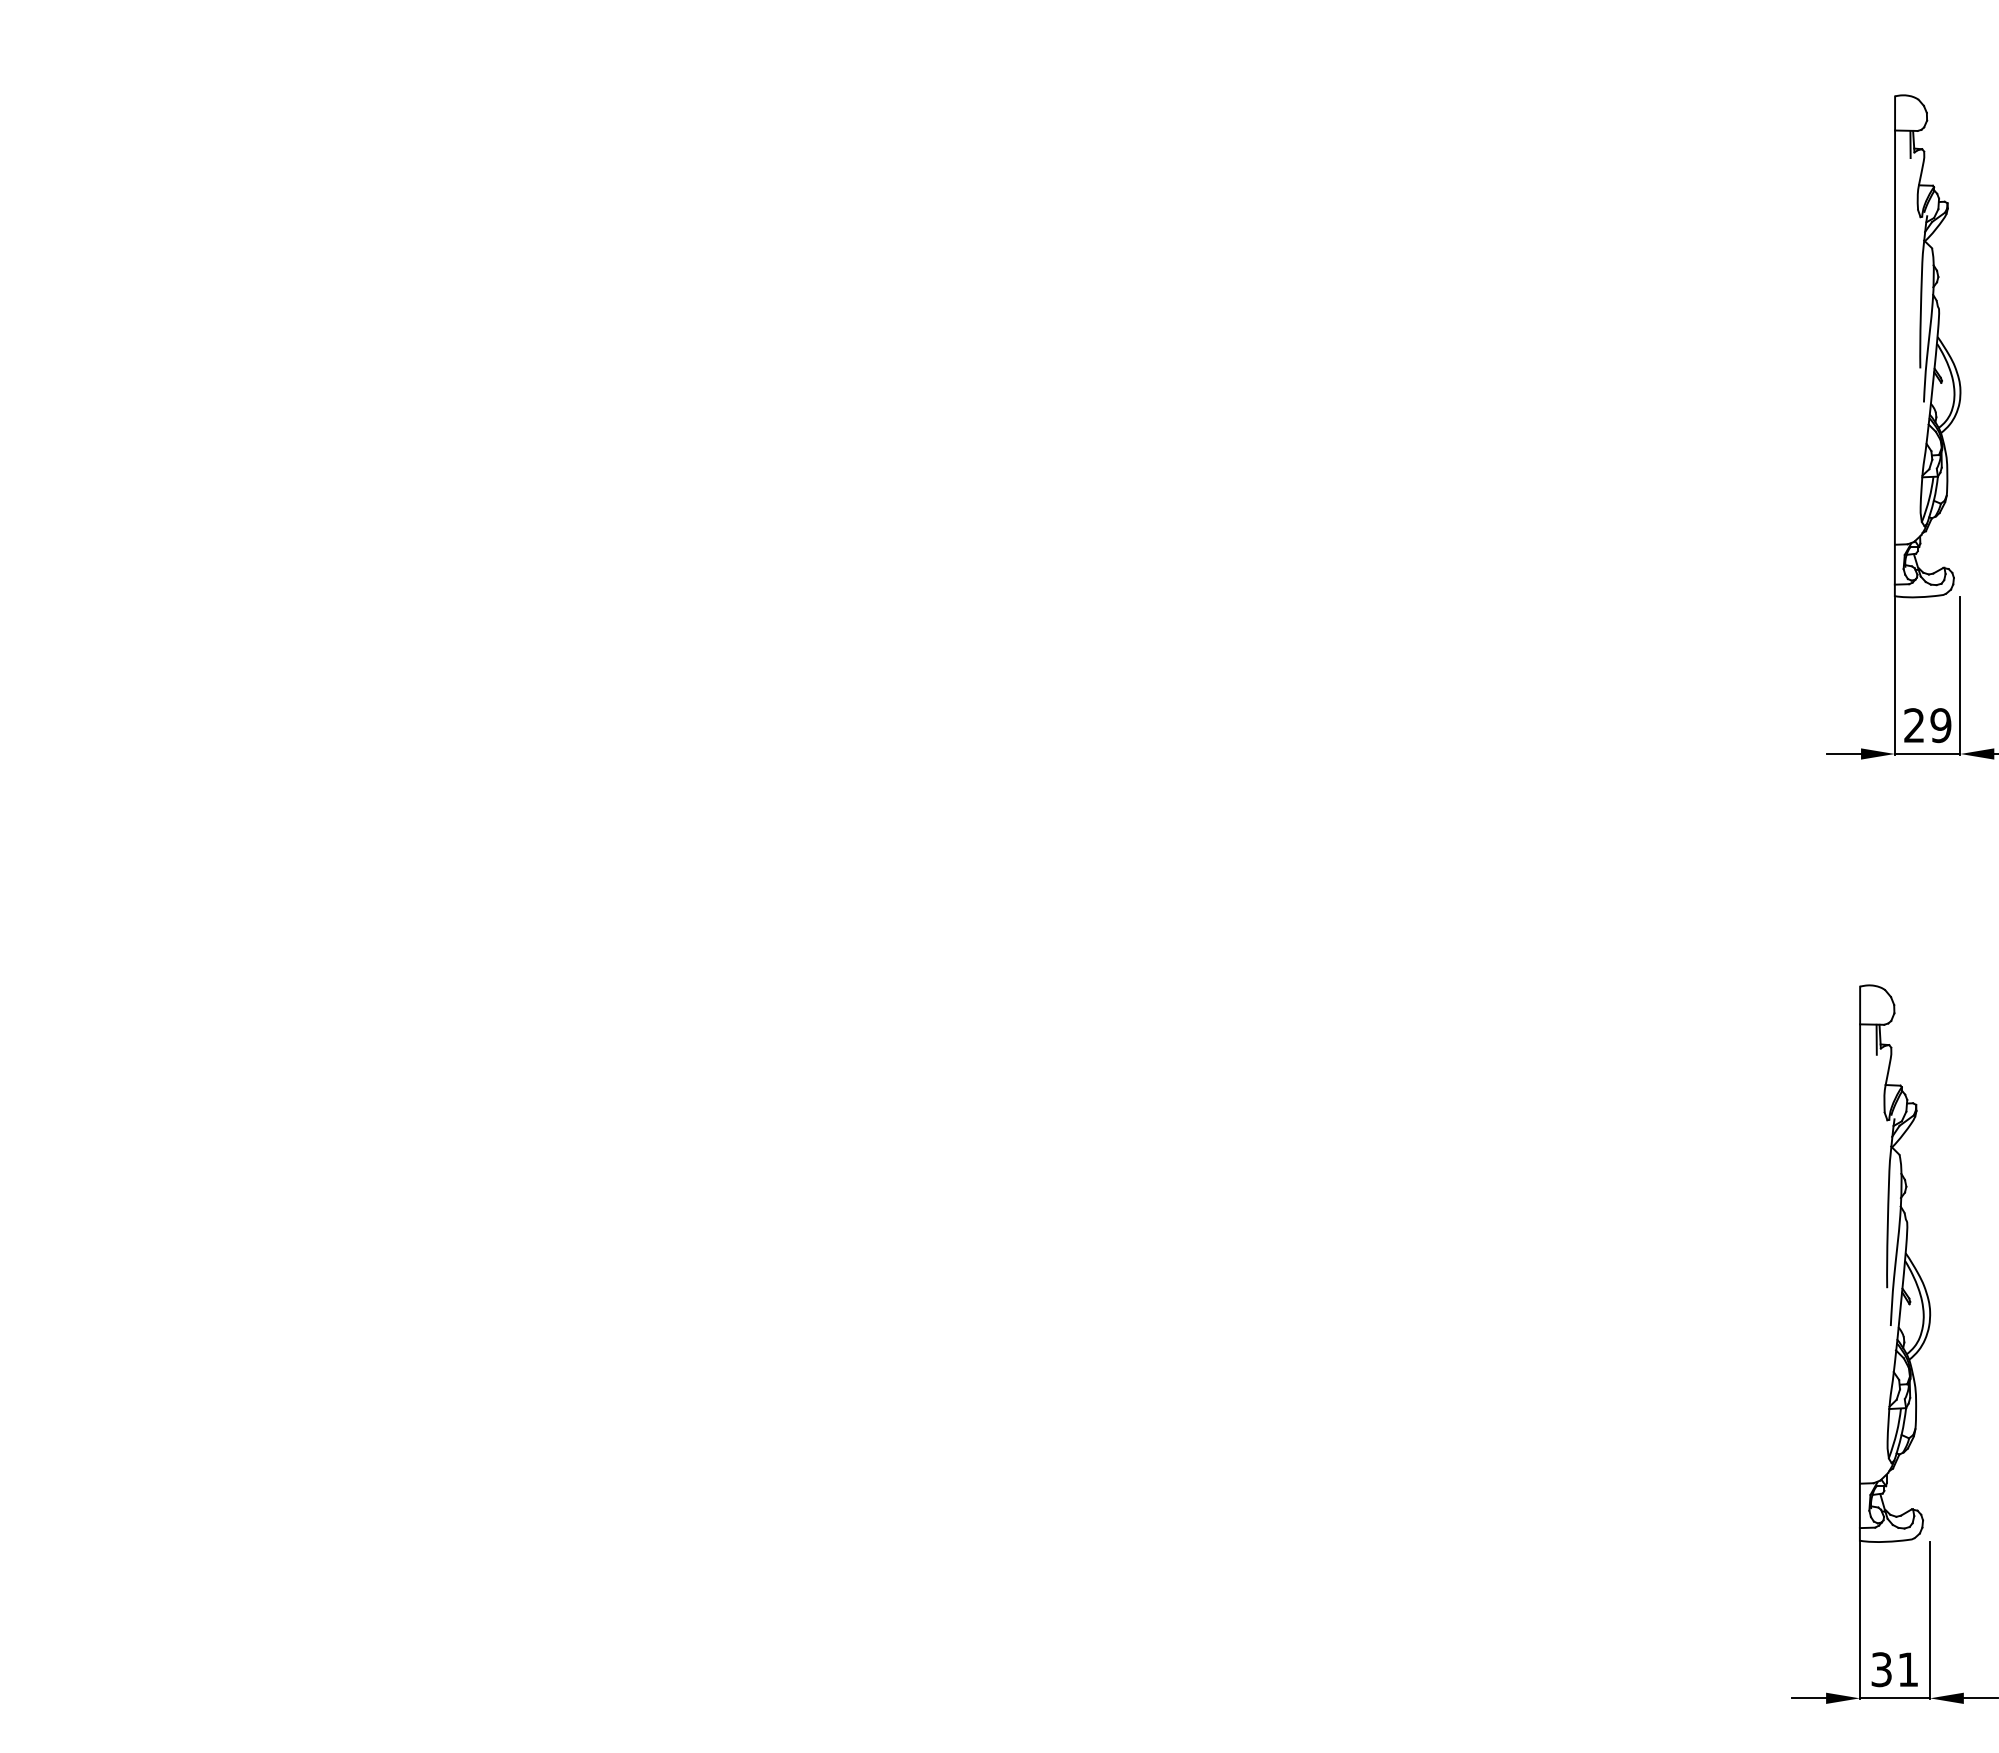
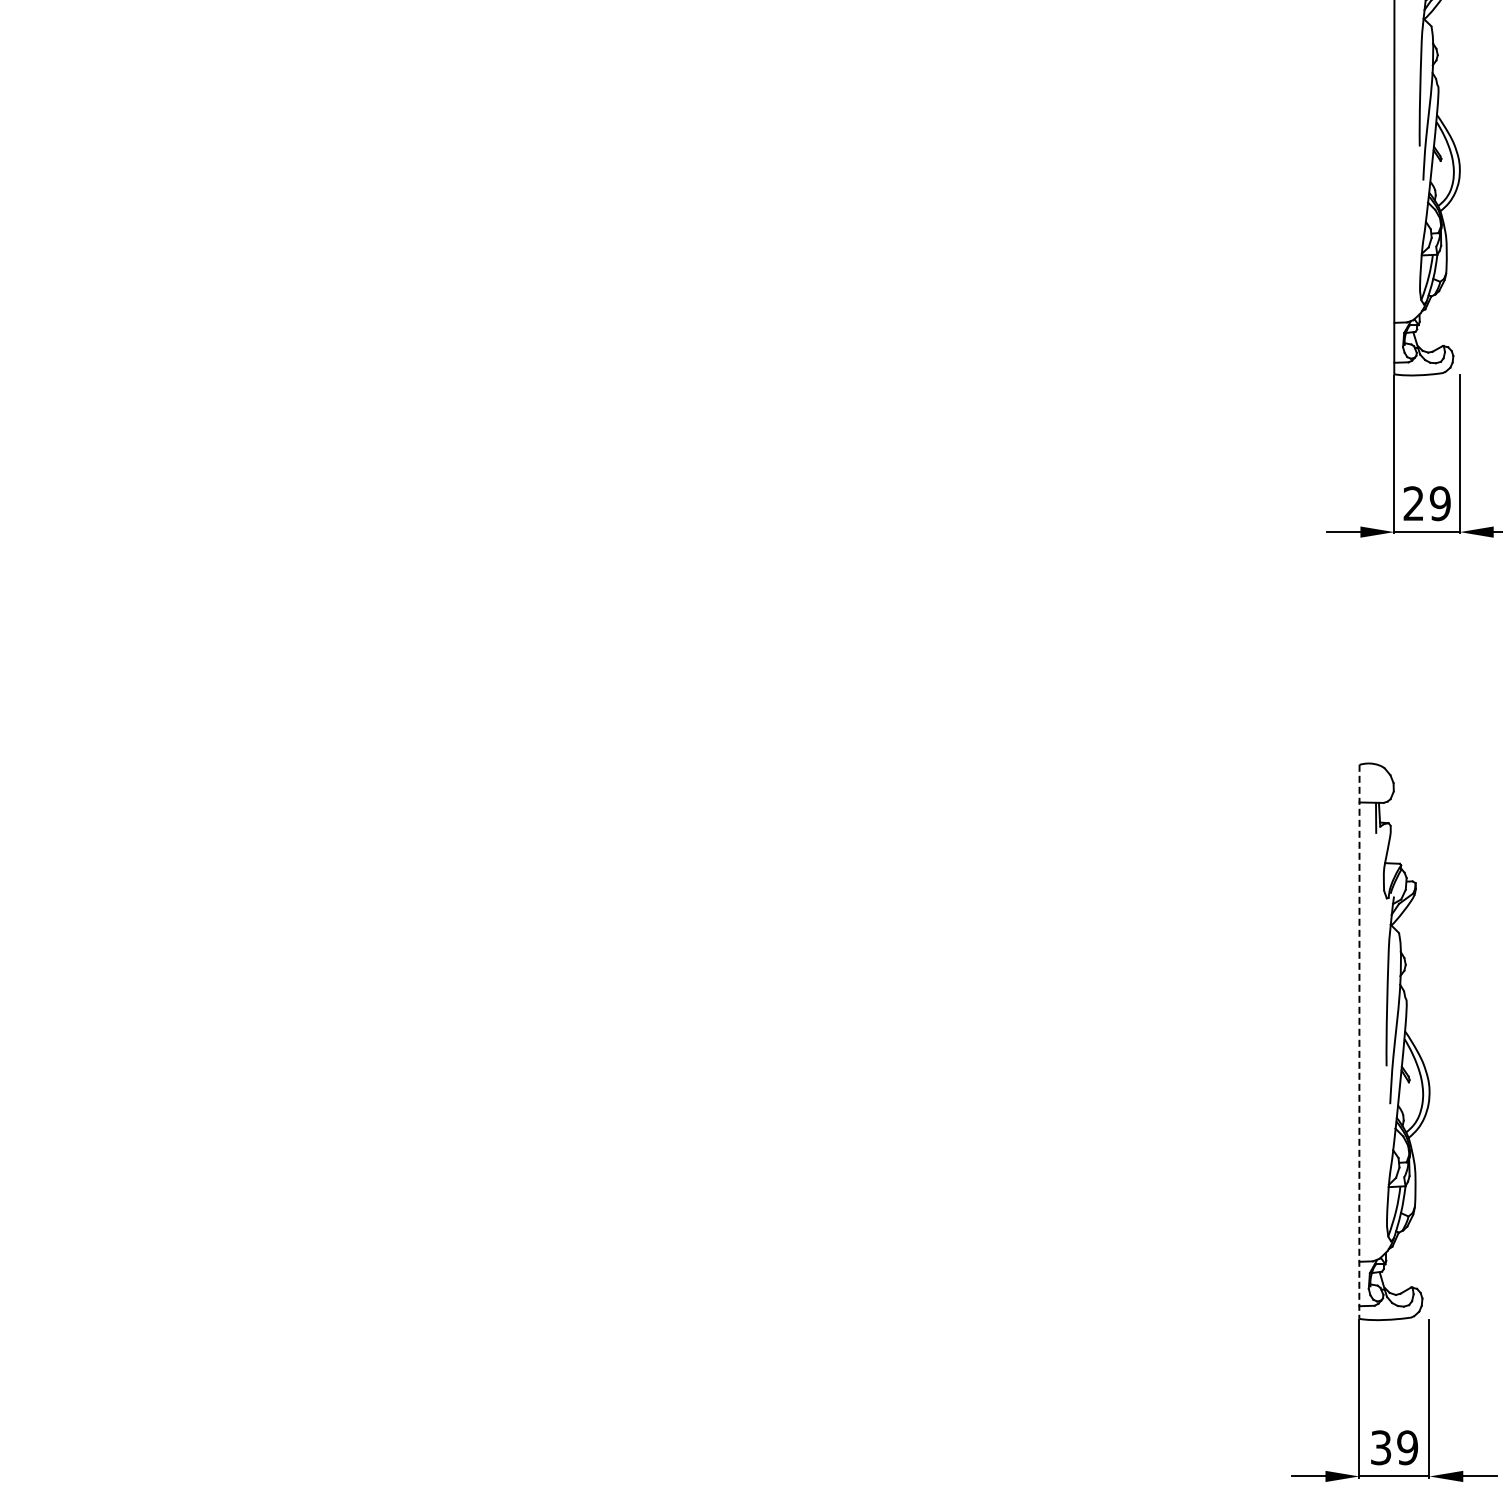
line: (1860, 1264) -> (1359, 1042), solid -> dashed
text: (1907, 1669) -> (1406, 1447), 31 -> 39

